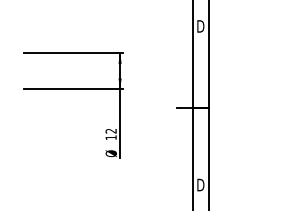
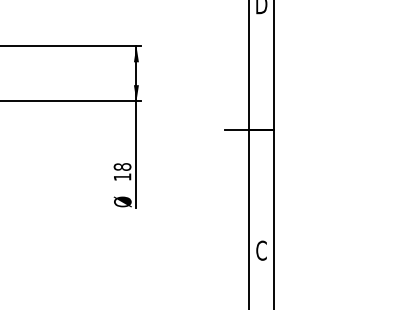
text: (110, 130) -> (121, 165), 12 -> 18
text: (200, 184) -> (261, 249), D -> C

